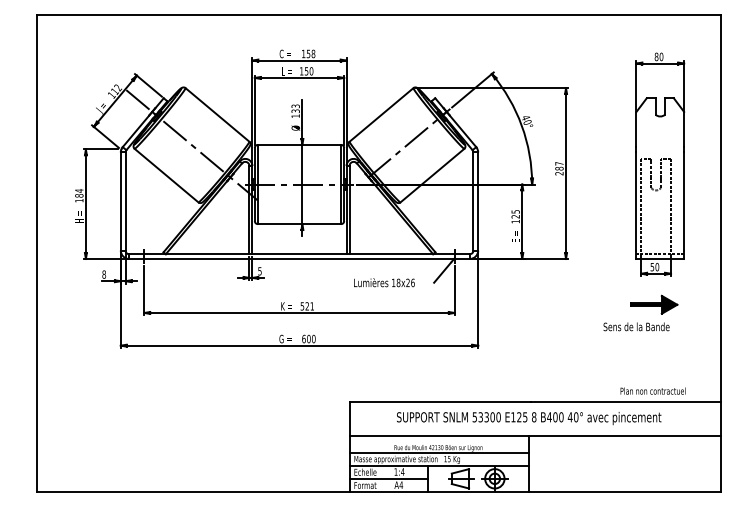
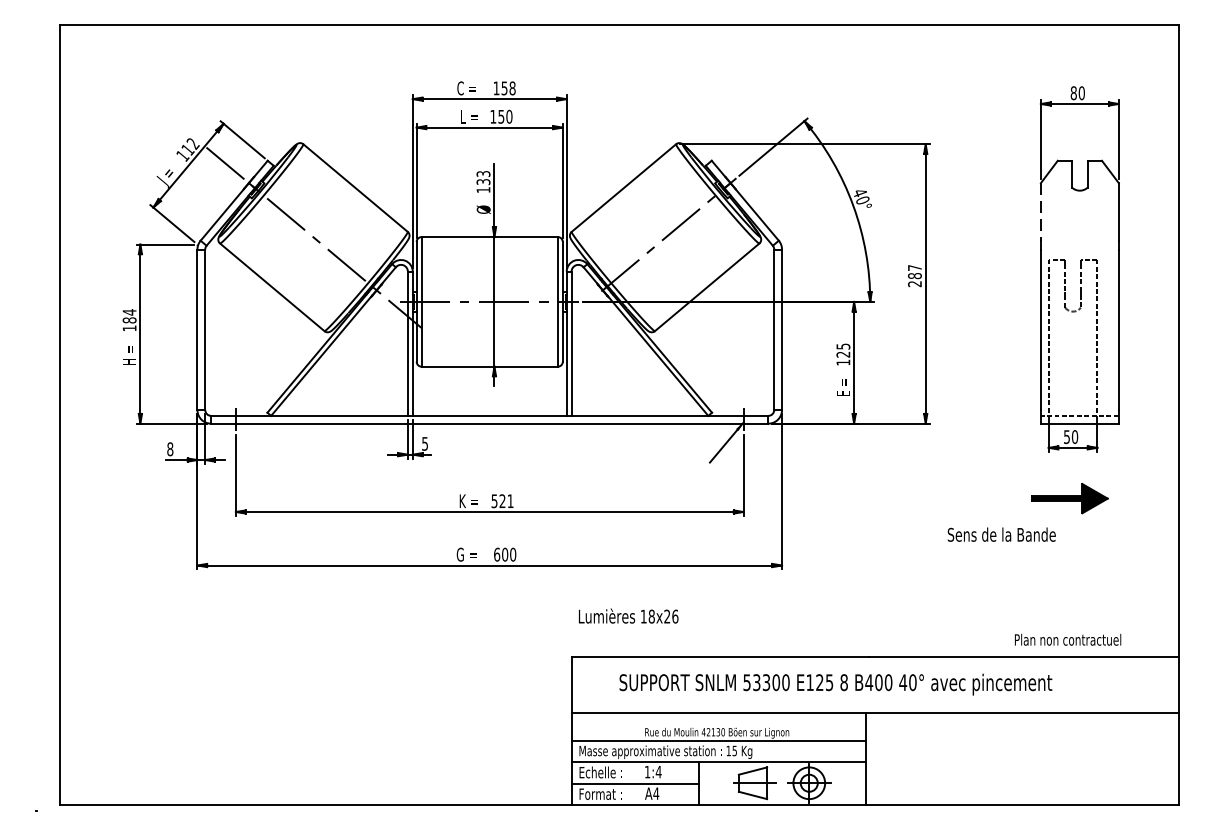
line: (636, 129) -> (1040, 211), solid -> dashed
text: (384, 282) -> (628, 615), moved
text: (636, 326) -> (1001, 534), moved
text: (529, 418) -> (836, 684), moved

